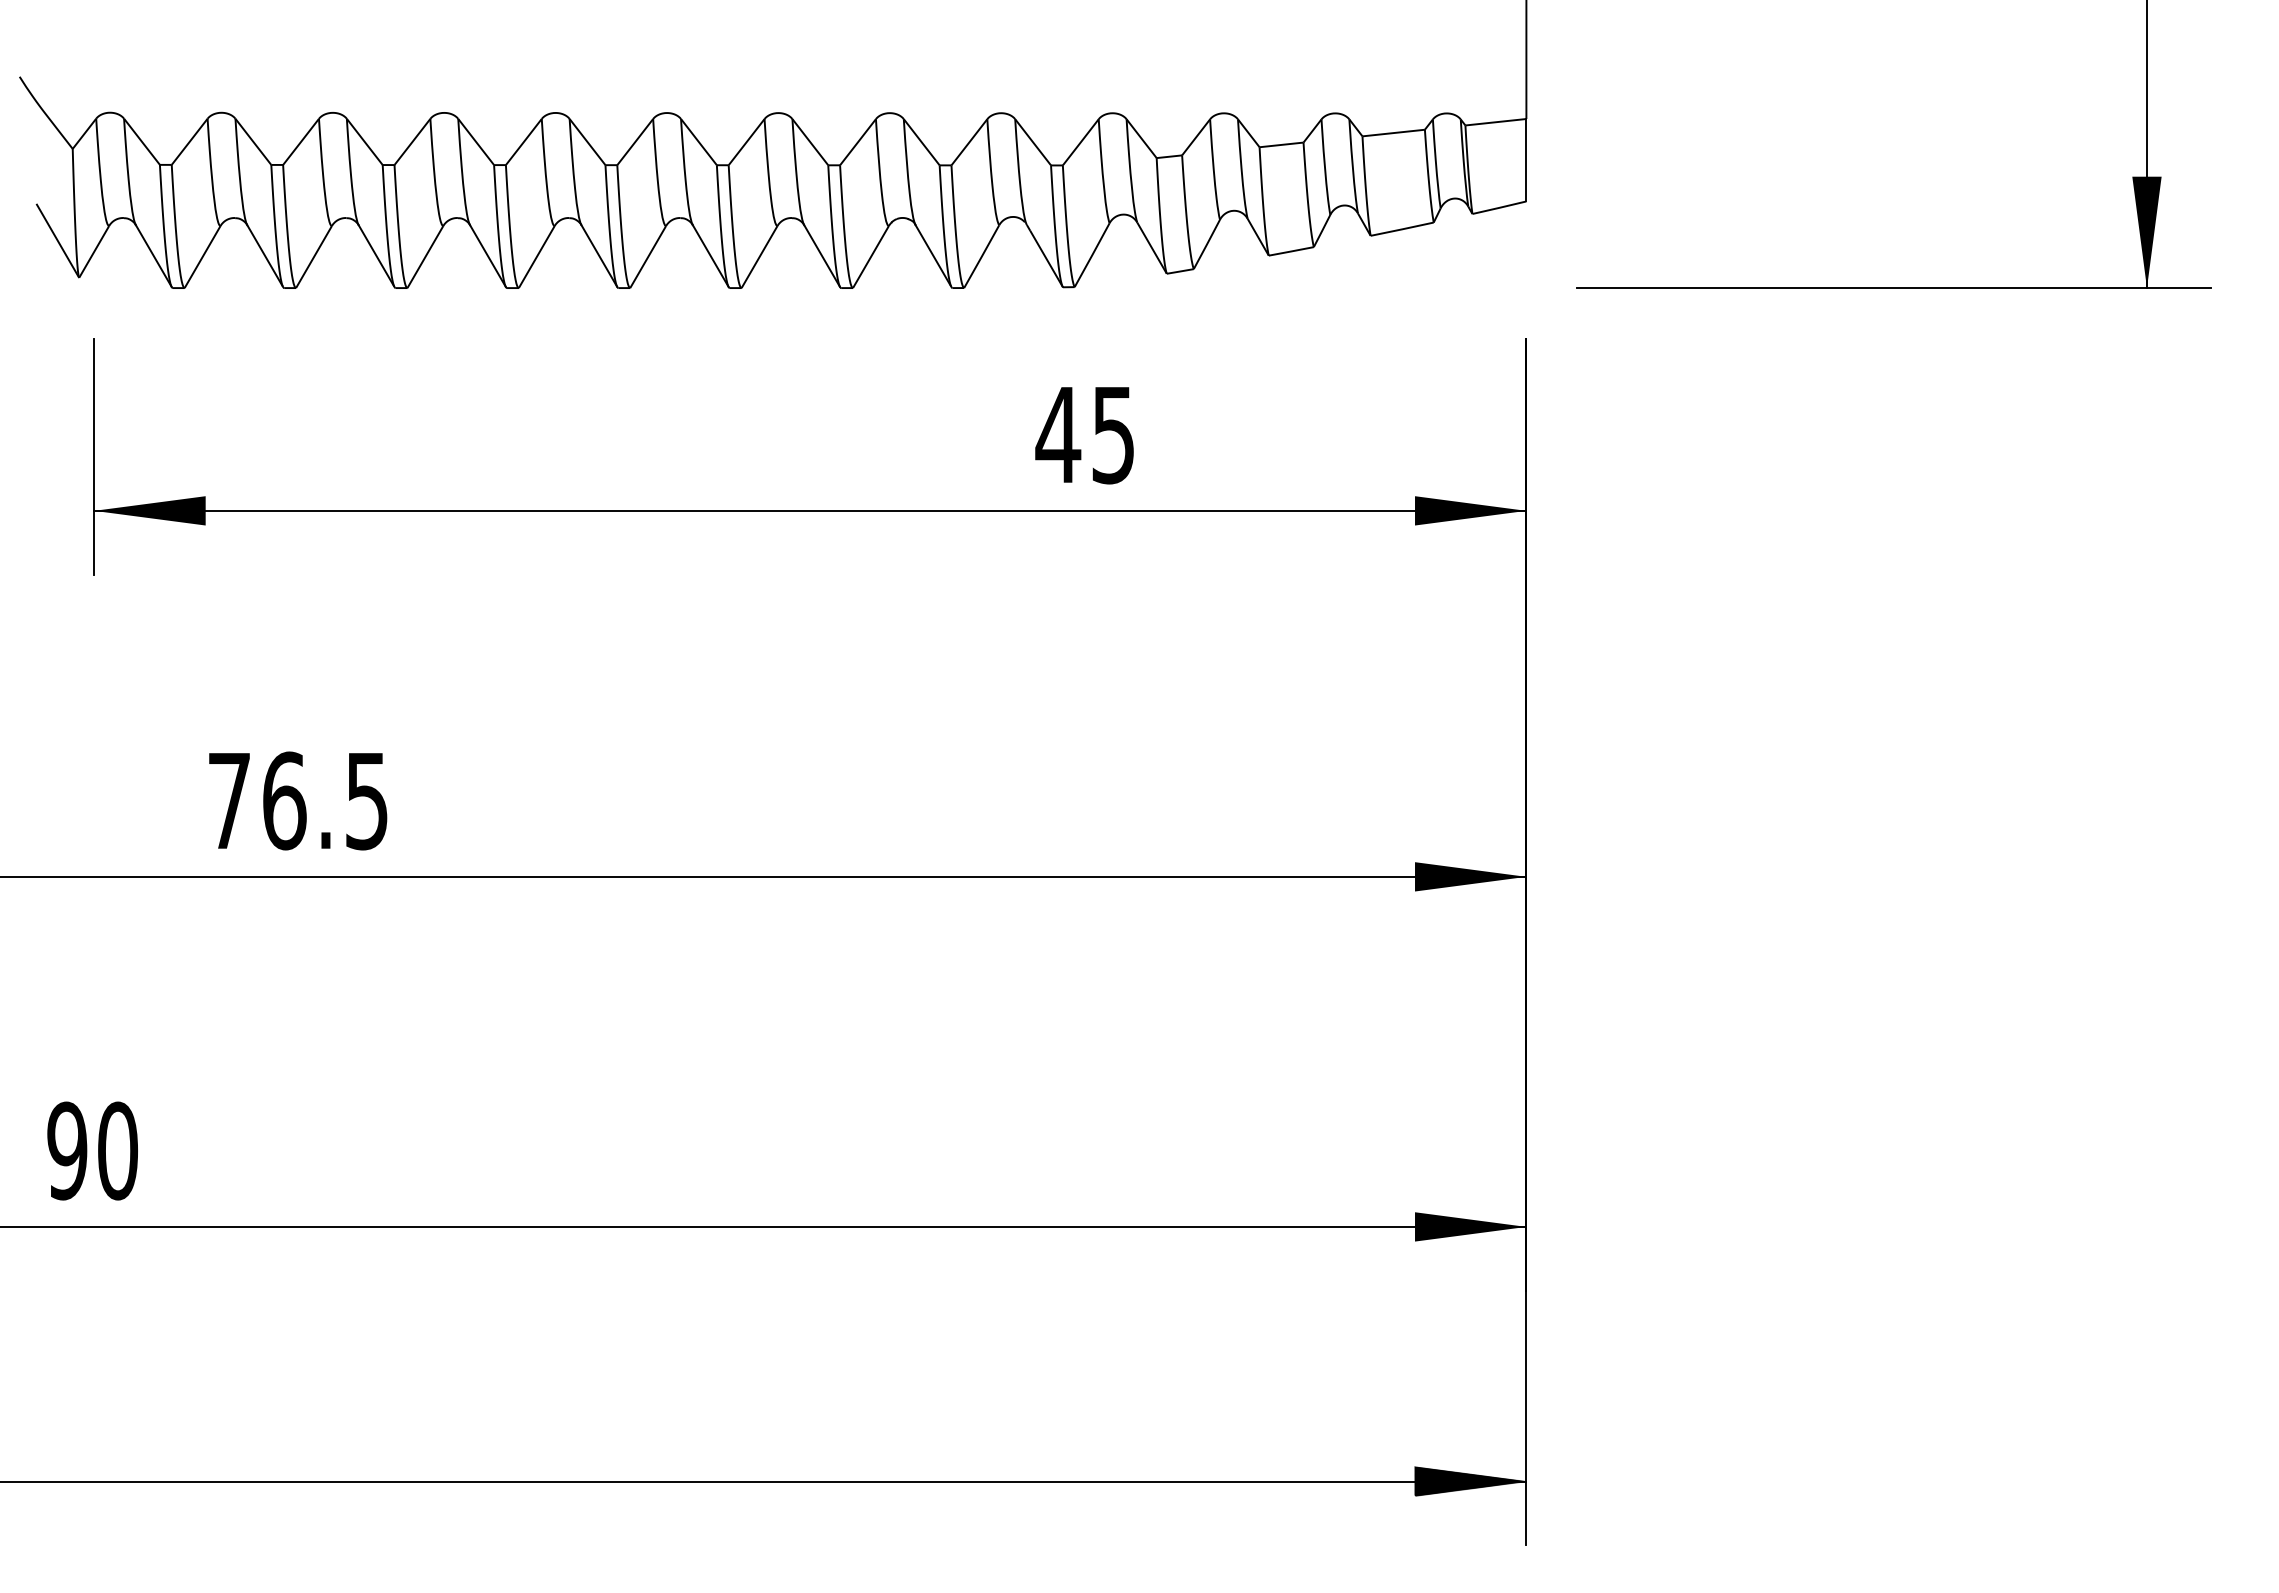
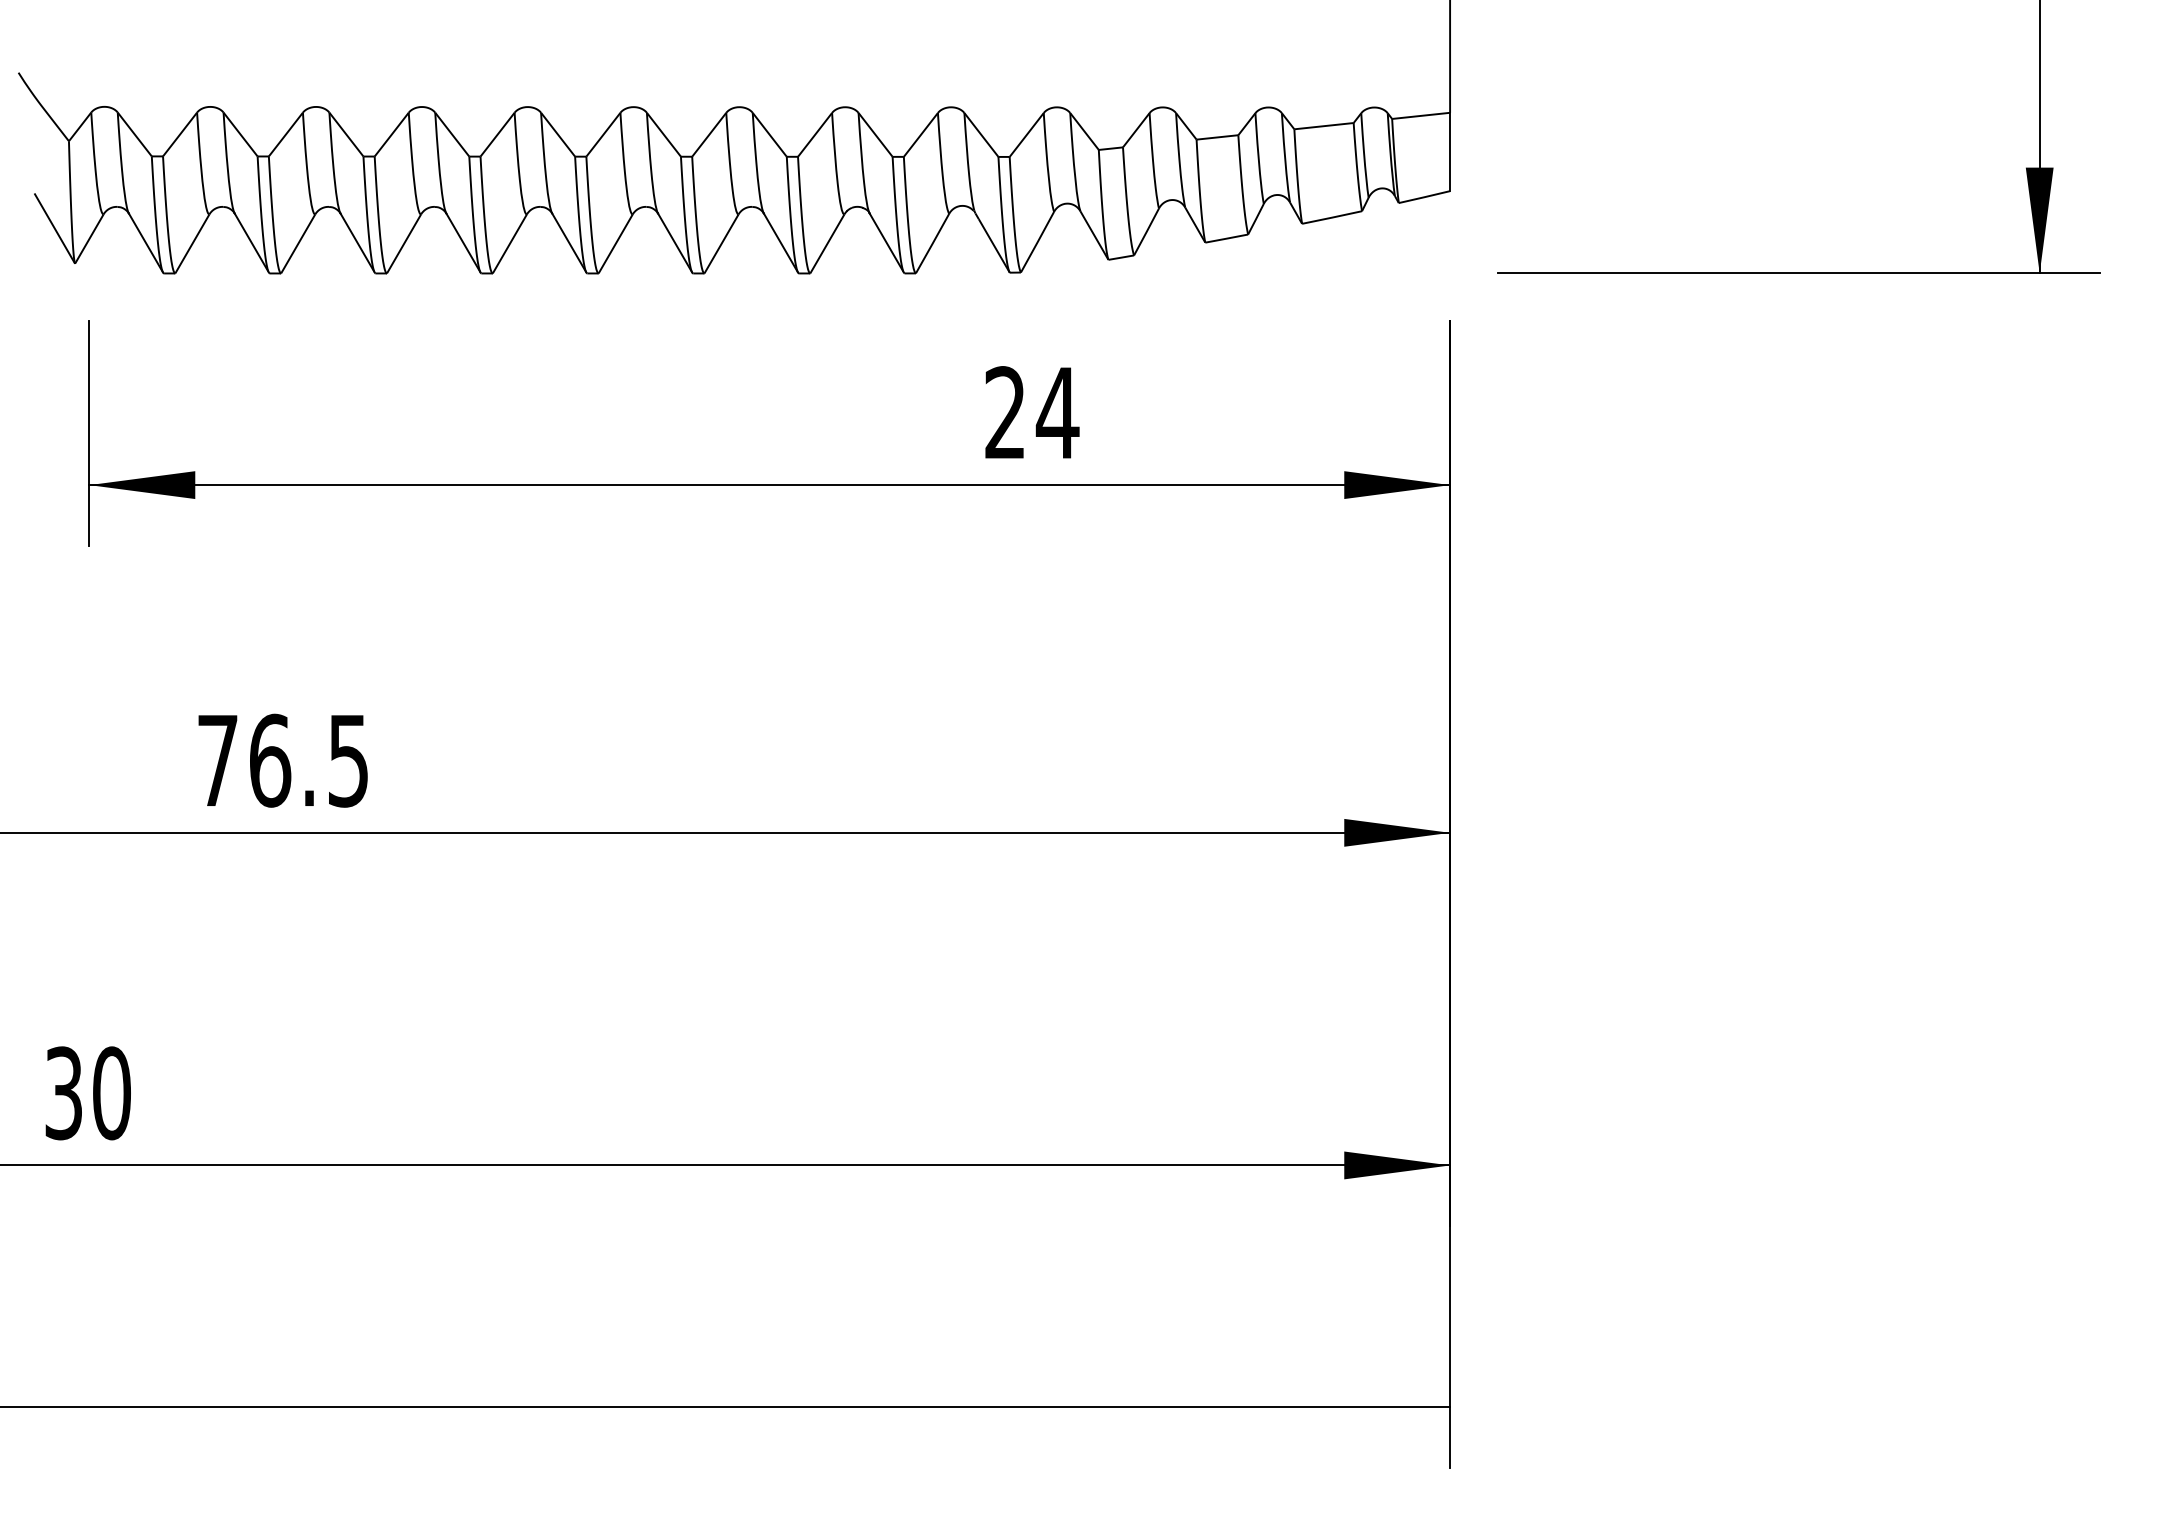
text: (1085, 434) -> (1031, 412), 45 -> 24
text: (67, 1150) -> (63, 1092), 90 -> 30
hatch: (1470, 1481) -> (1396, 1407), removed

